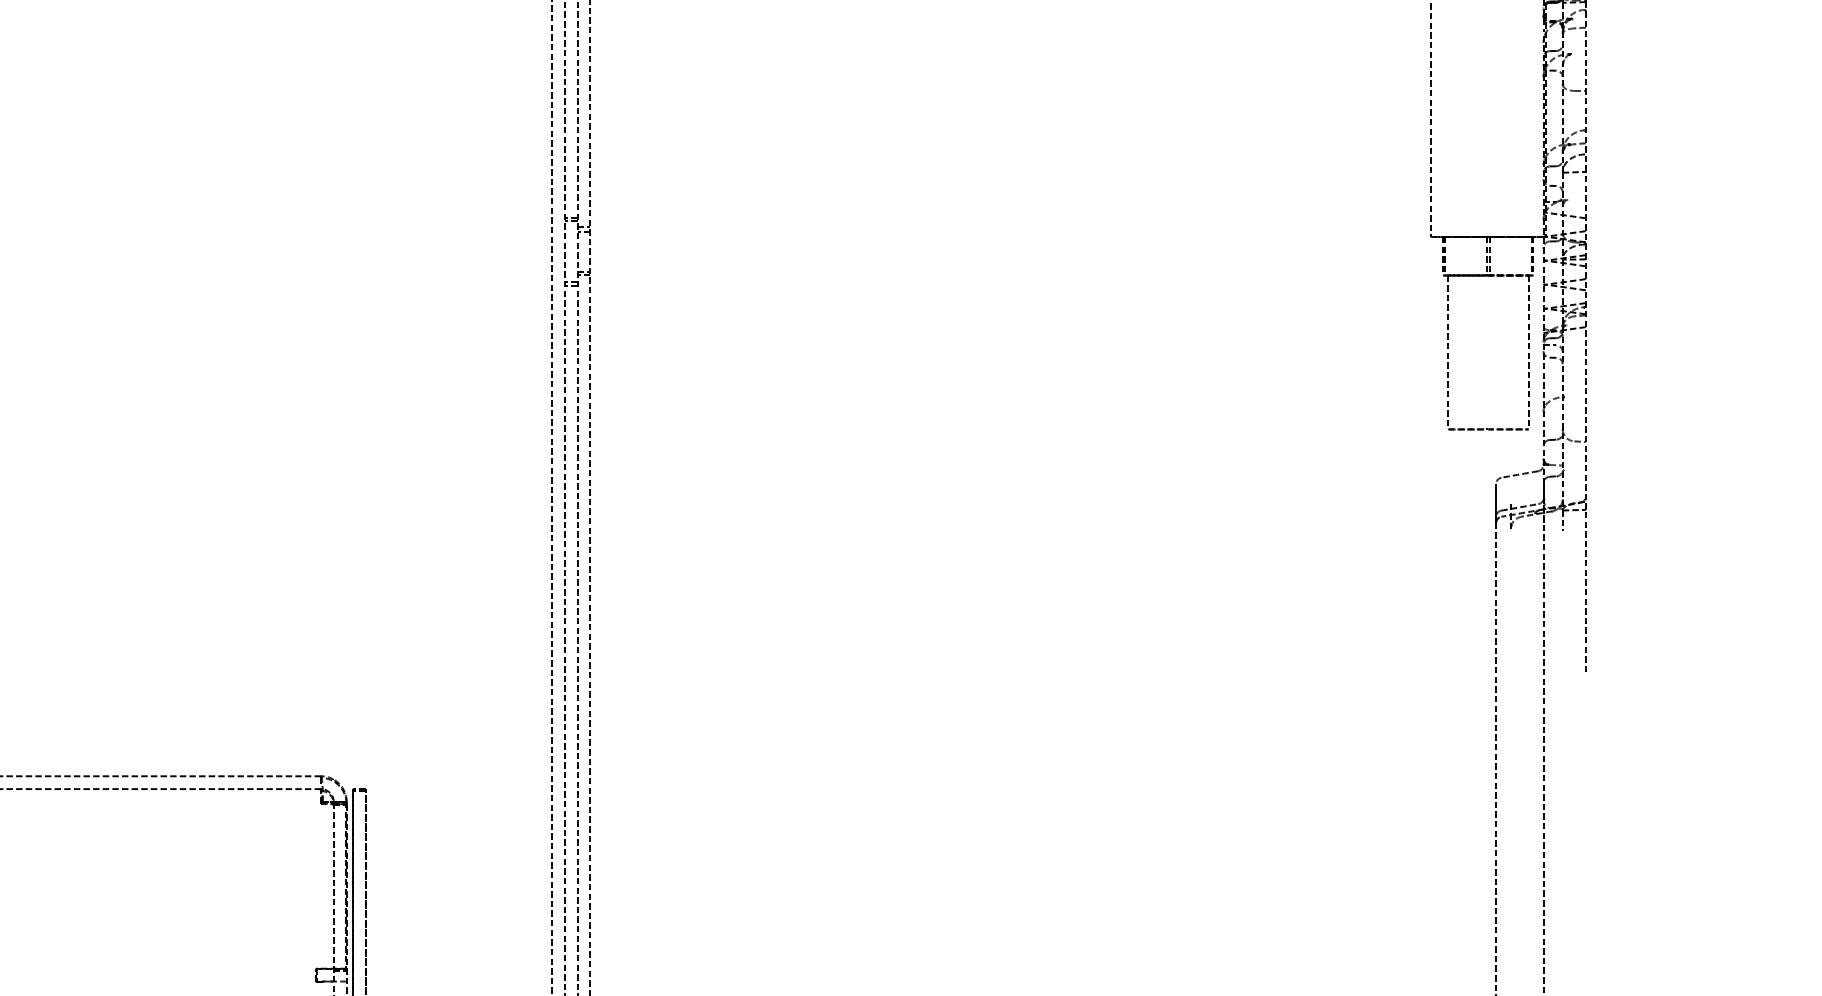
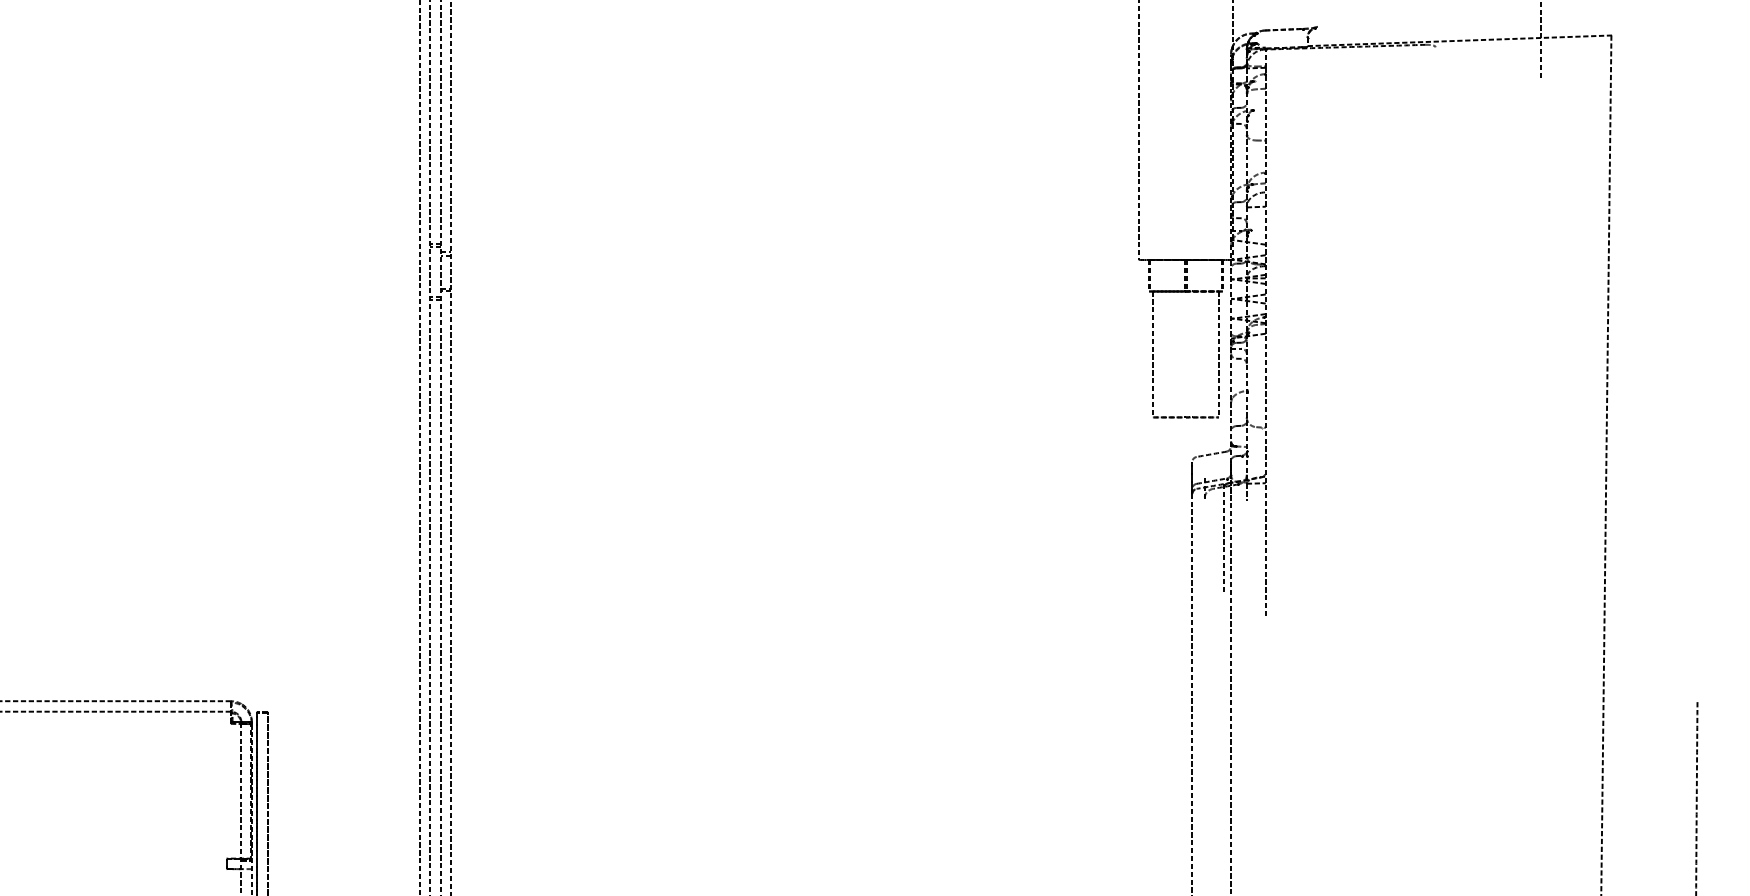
line: (1534, 576) -> (1223, 537), added

